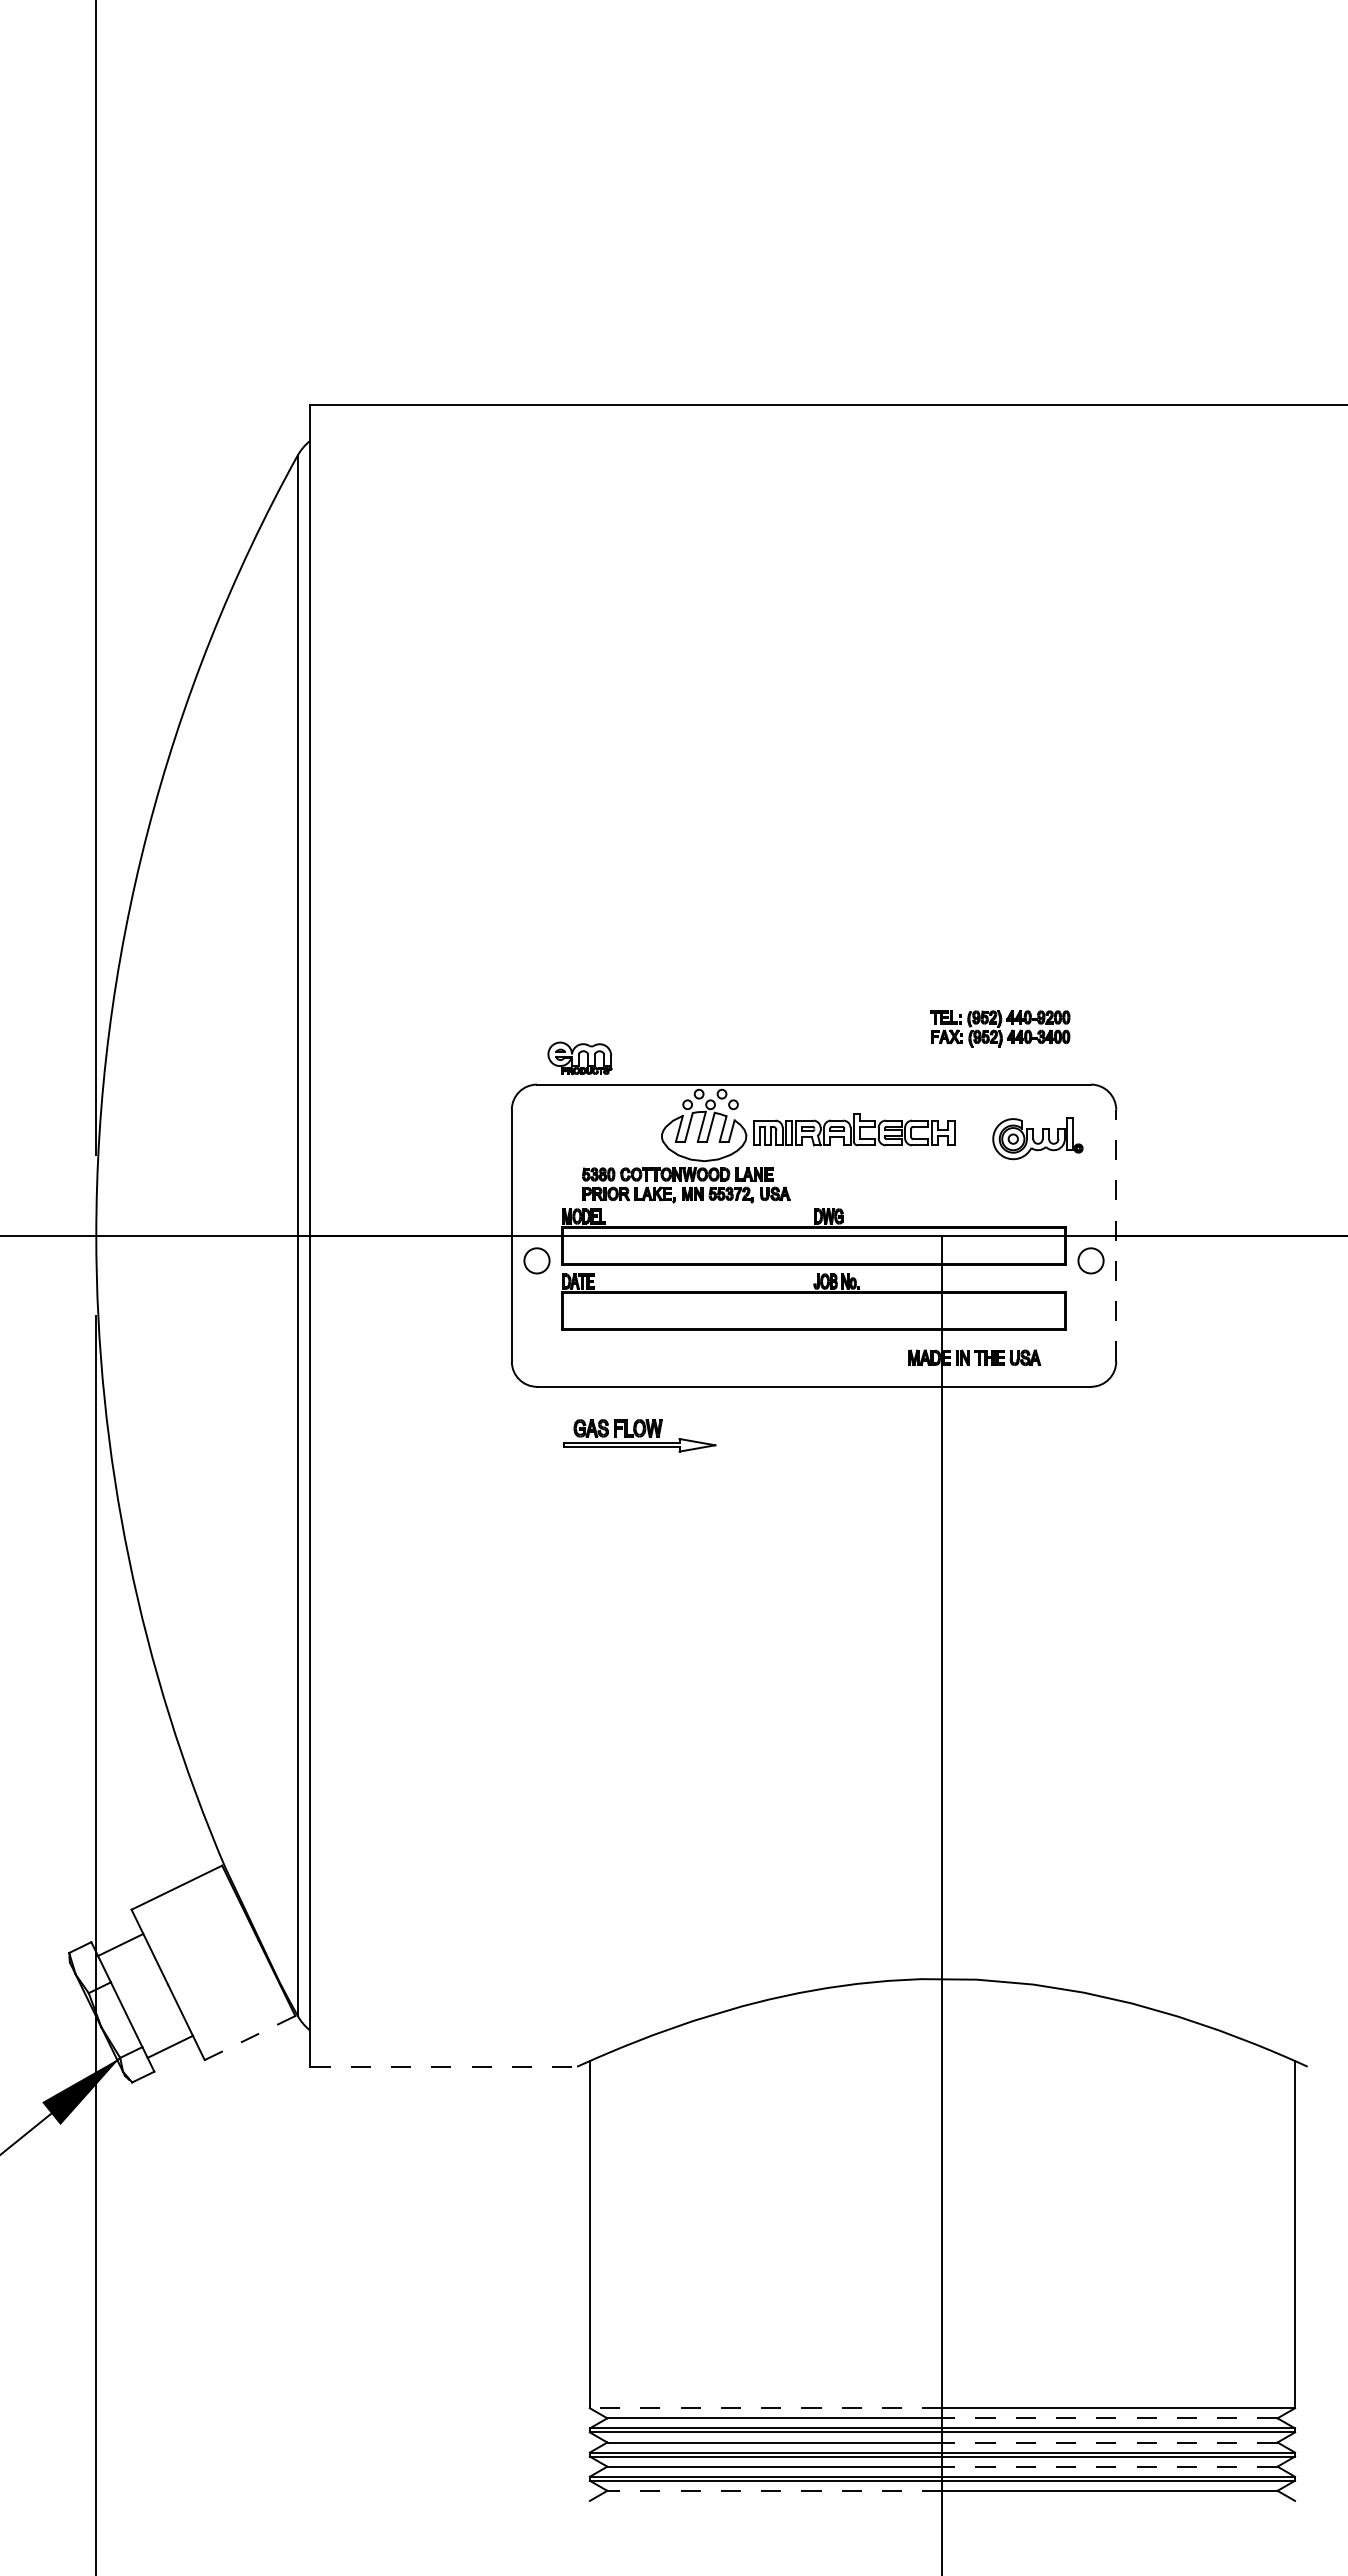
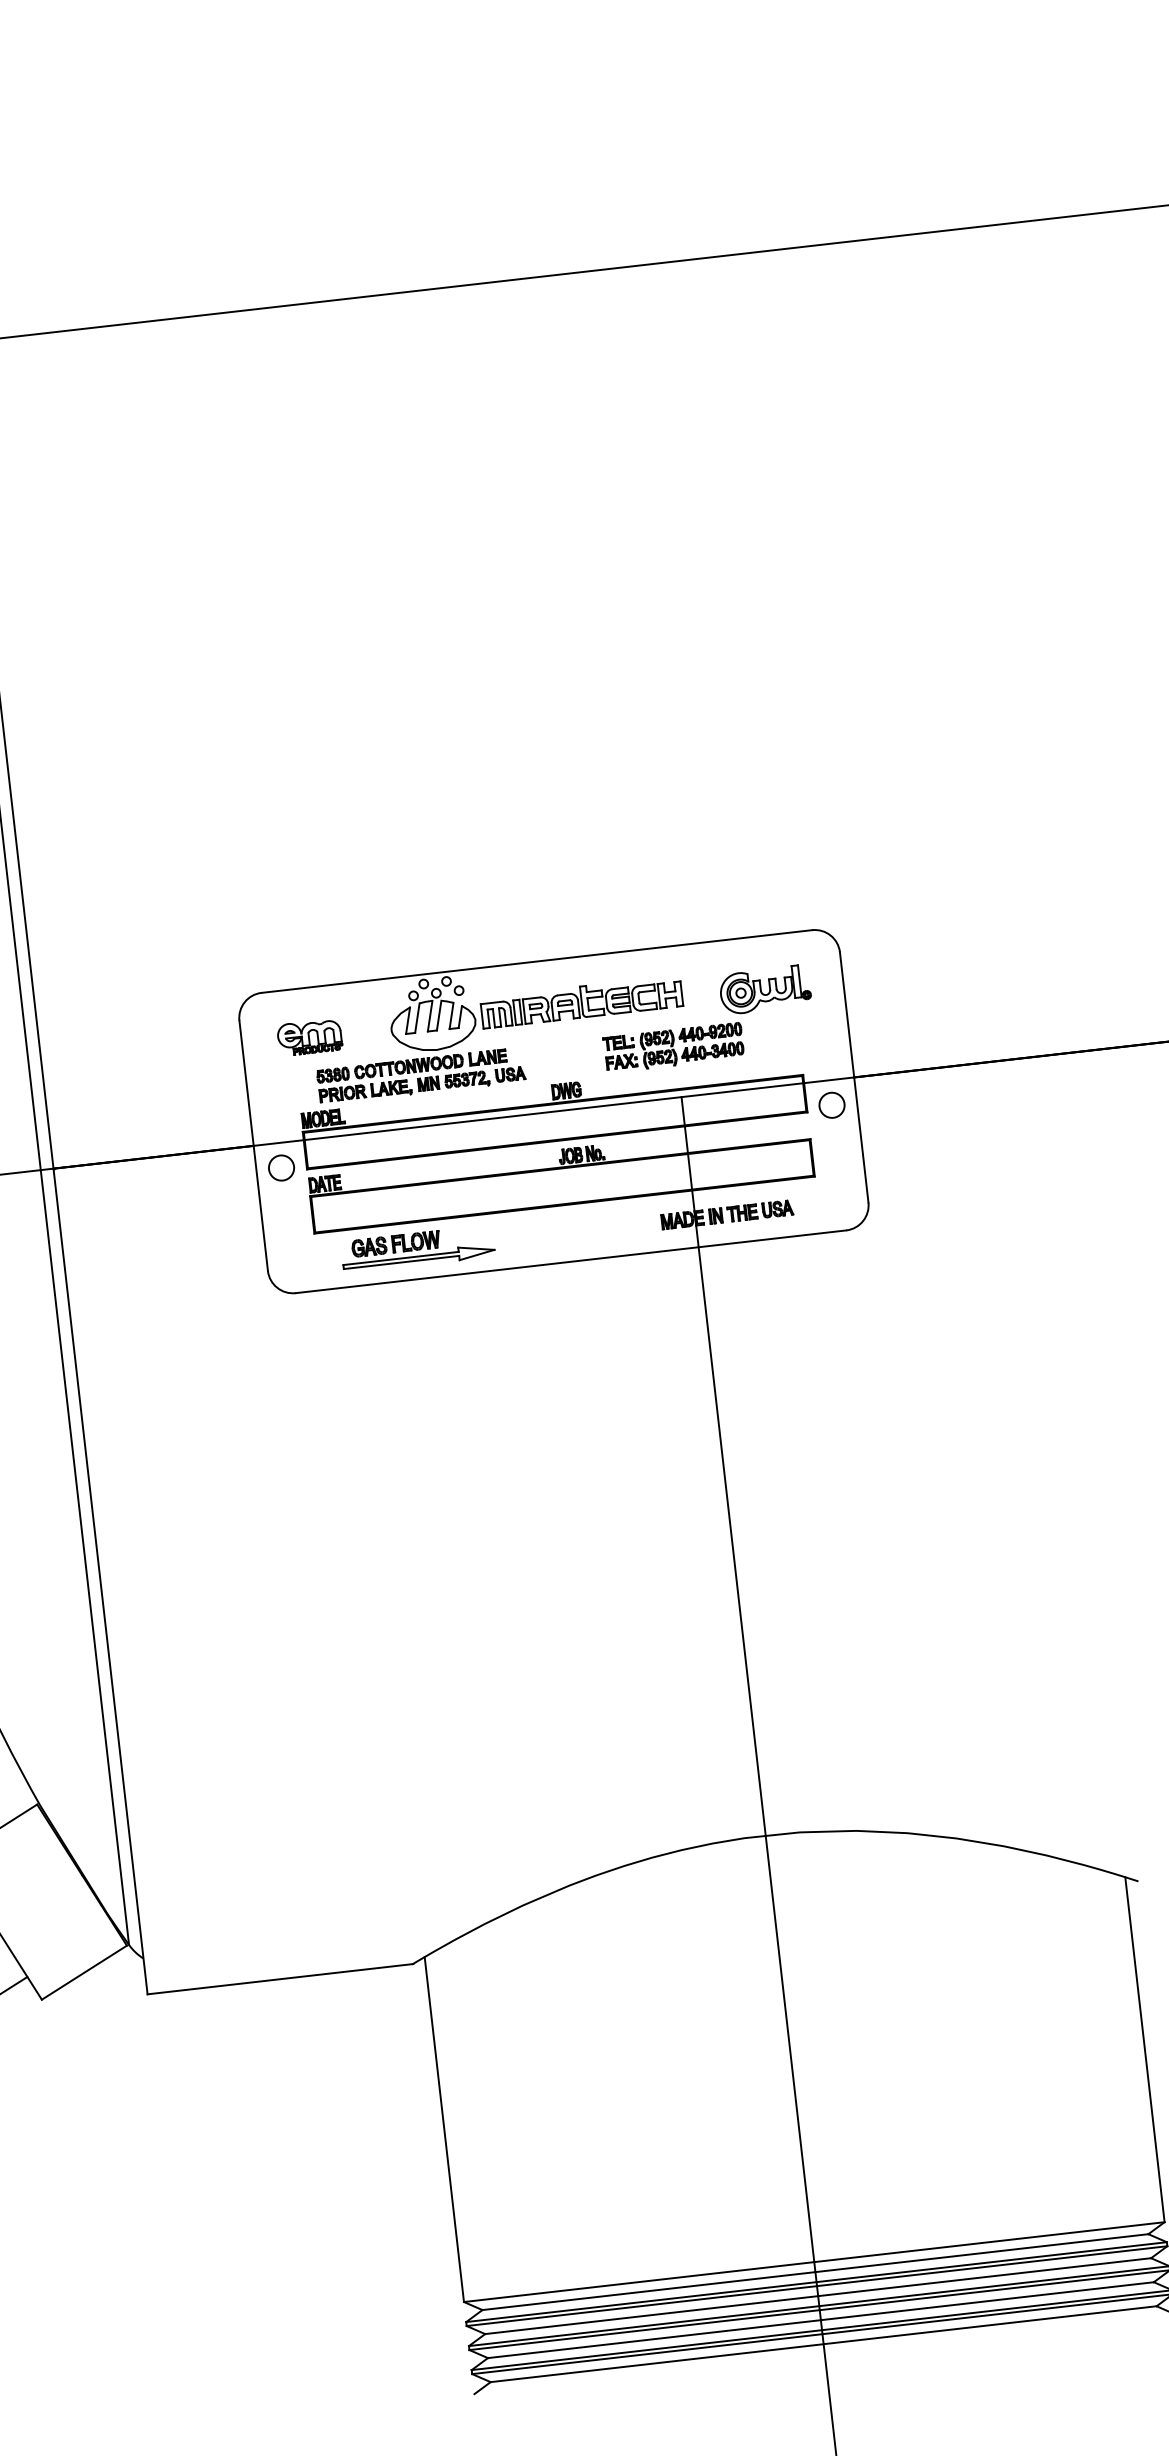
part: (1000, 1028) -> (673, 1047), moved
part: (579, 1057) -> (309, 1036), moved
line: (1116, 1235) -> (854, 1077), dashed -> solid
part: (639, 1435) -> (418, 1248), moved
line: (250, 2037) -> (84, 1972), dashed -> solid
line: (444, 2066) -> (280, 1978), dashed -> solid
line: (765, 2408) -> (638, 2282), dashed -> solid
line: (1110, 2418) -> (982, 2253), dashed -> solid
line: (1110, 2442) -> (985, 2277), dashed -> solid
line: (1110, 2466) -> (987, 2300), dashed -> solid
line: (774, 2490) -> (656, 2362), dashed -> solid

